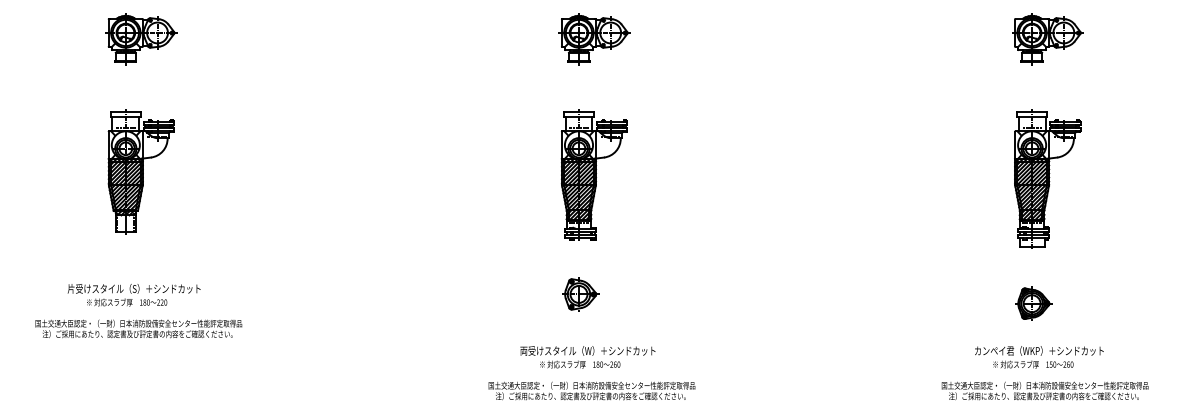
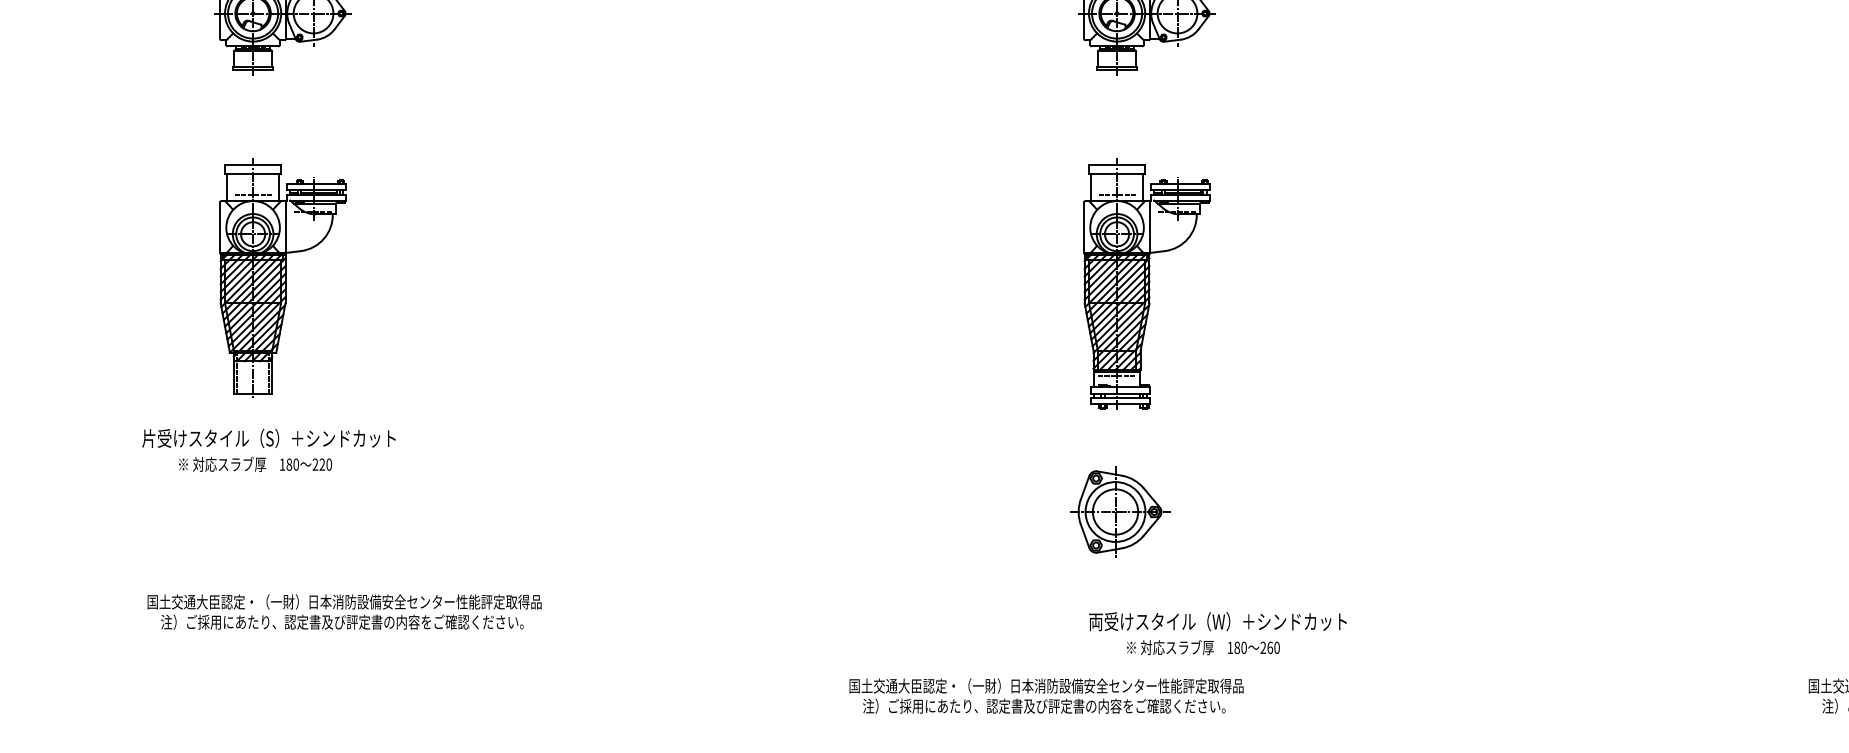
part: (580, 294) -> (1119, 512), size x1.4
text: (133, 295) -> (267, 451), moved
text: (138, 328) -> (343, 611), moved
text: (587, 357) -> (1217, 634), moved
text: (591, 390) -> (1045, 695), moved

